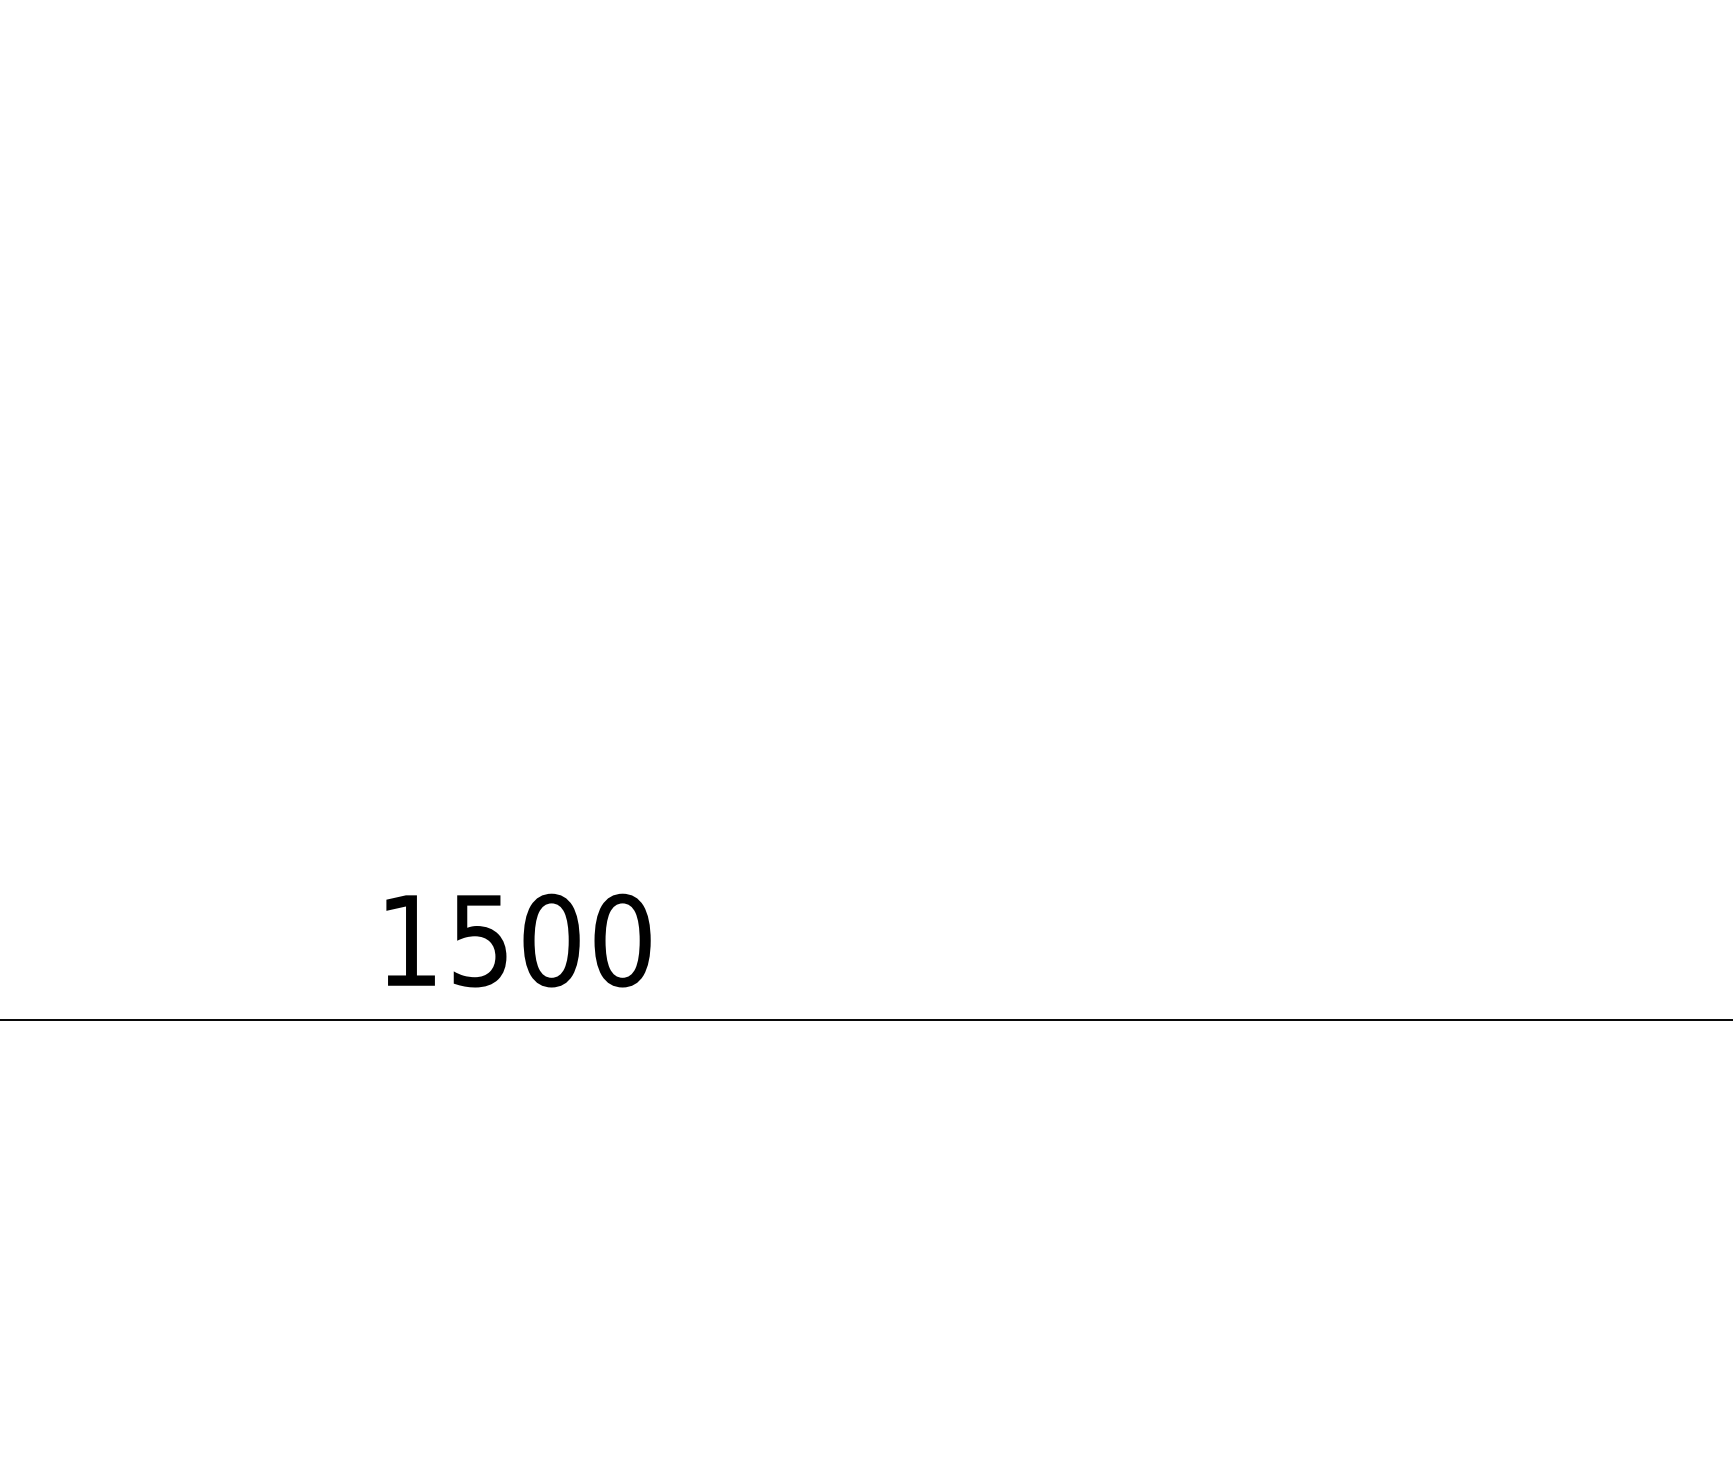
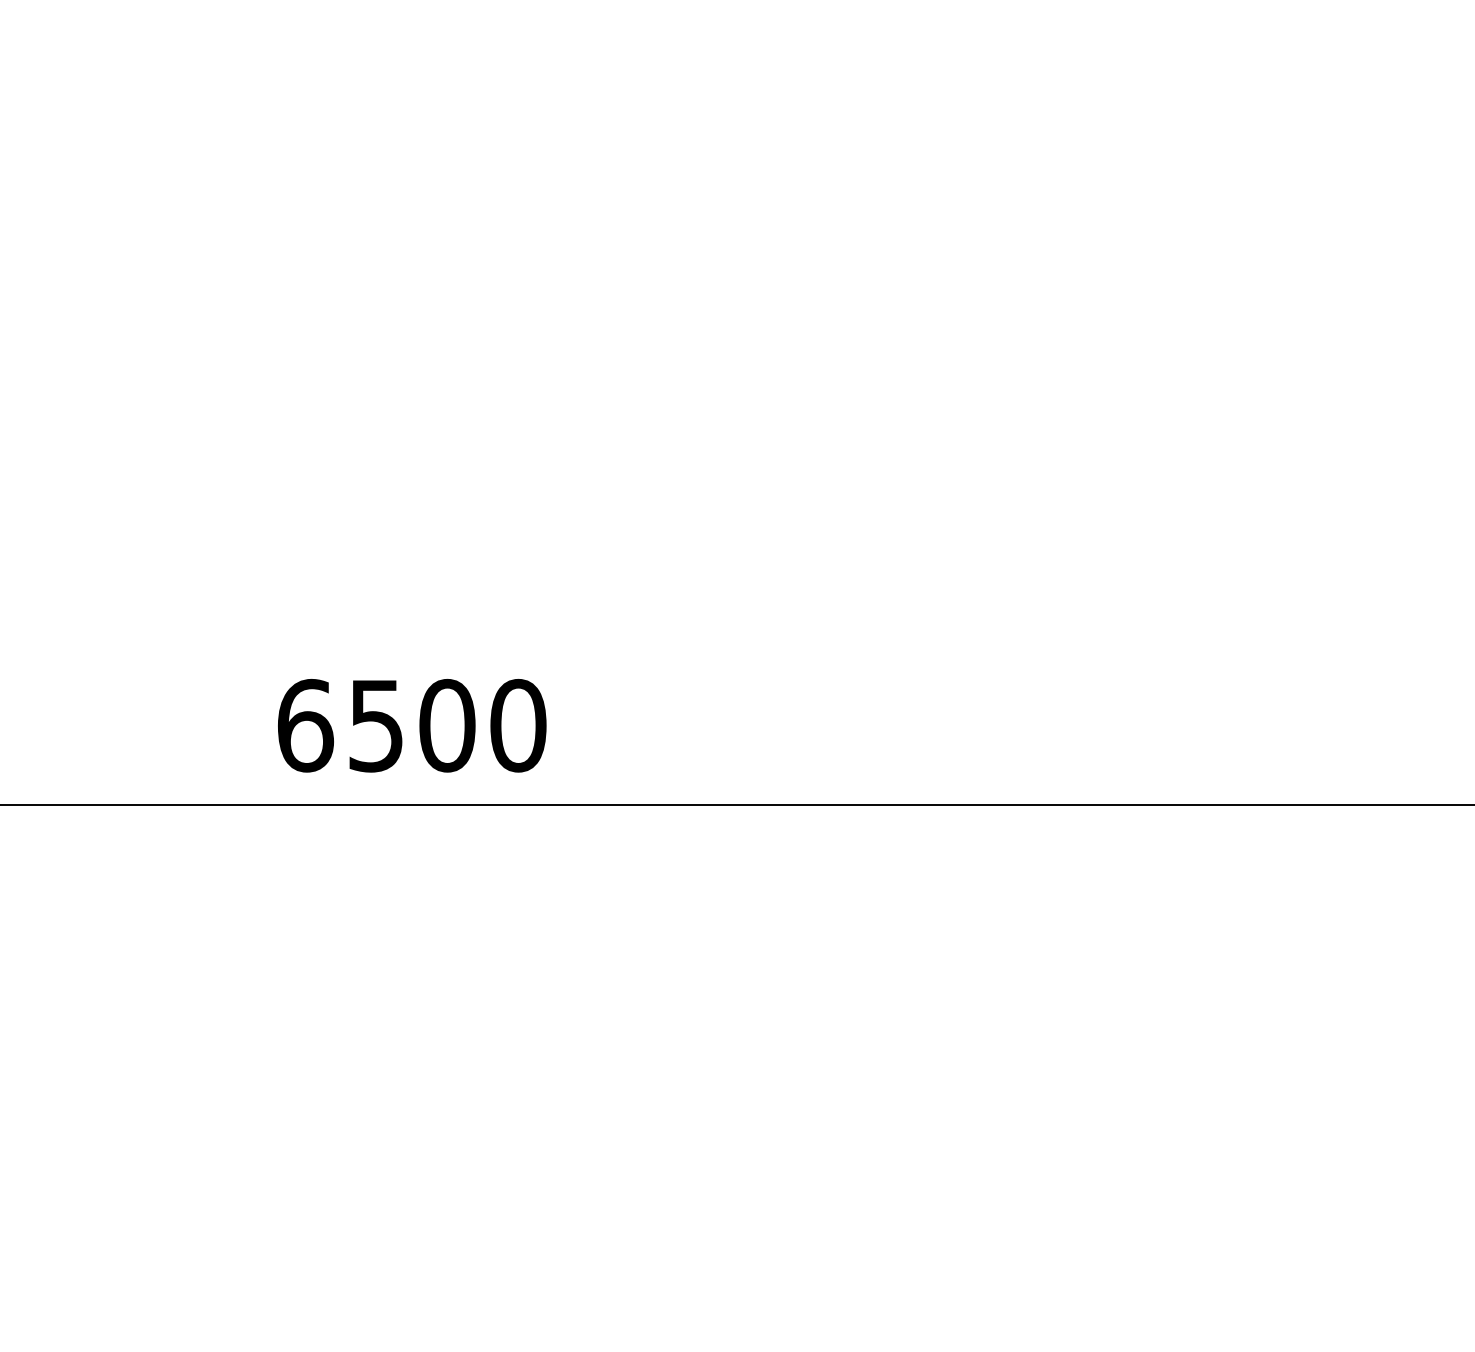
text: (410, 940) -> (306, 725), 1500 -> 6500

